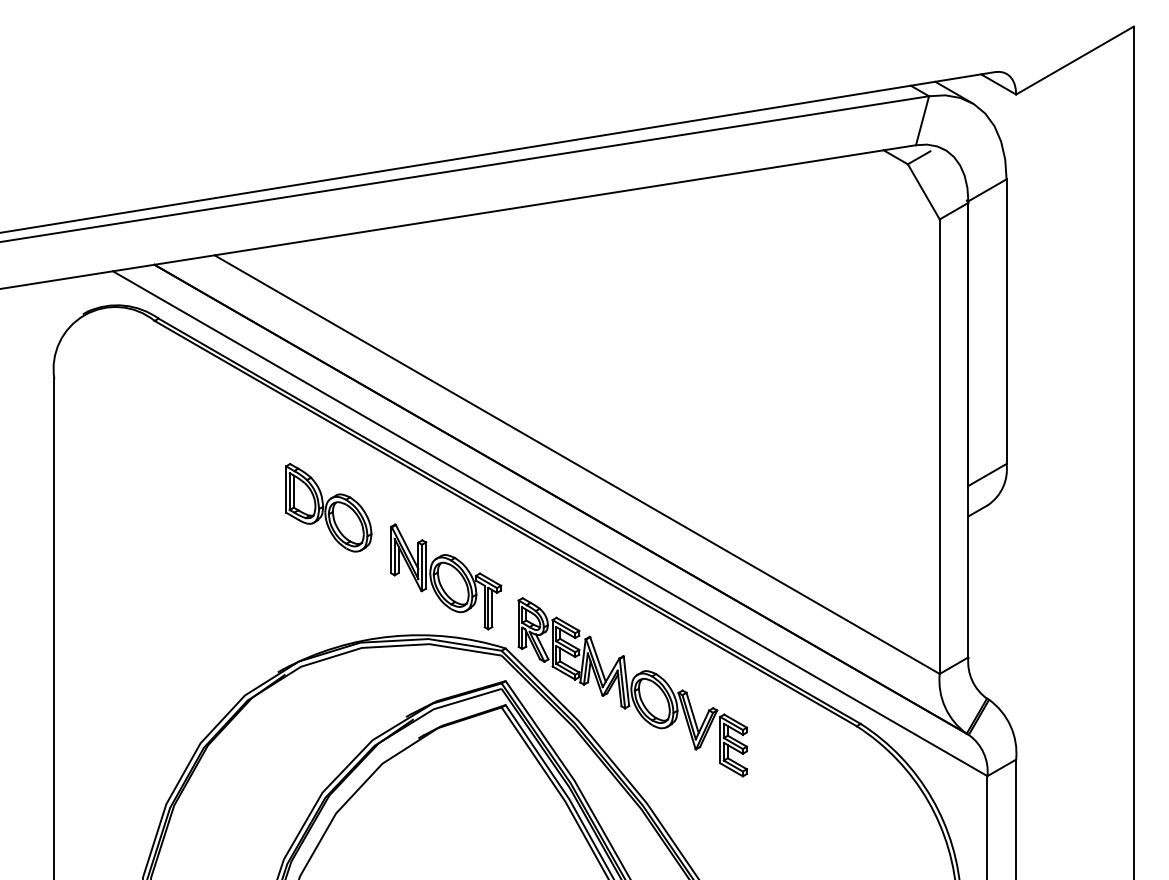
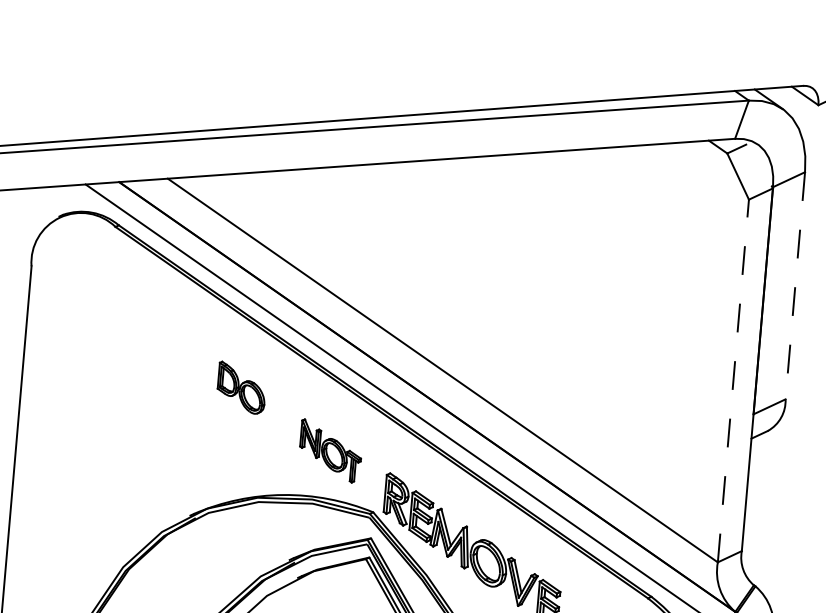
line: (1006, 322) -> (795, 286), solid -> dashed
line: (939, 446) -> (733, 380), solid -> dashed
part: (328, 507) -> (241, 387), size x0.7
part: (446, 576) -> (330, 450), size x0.7

